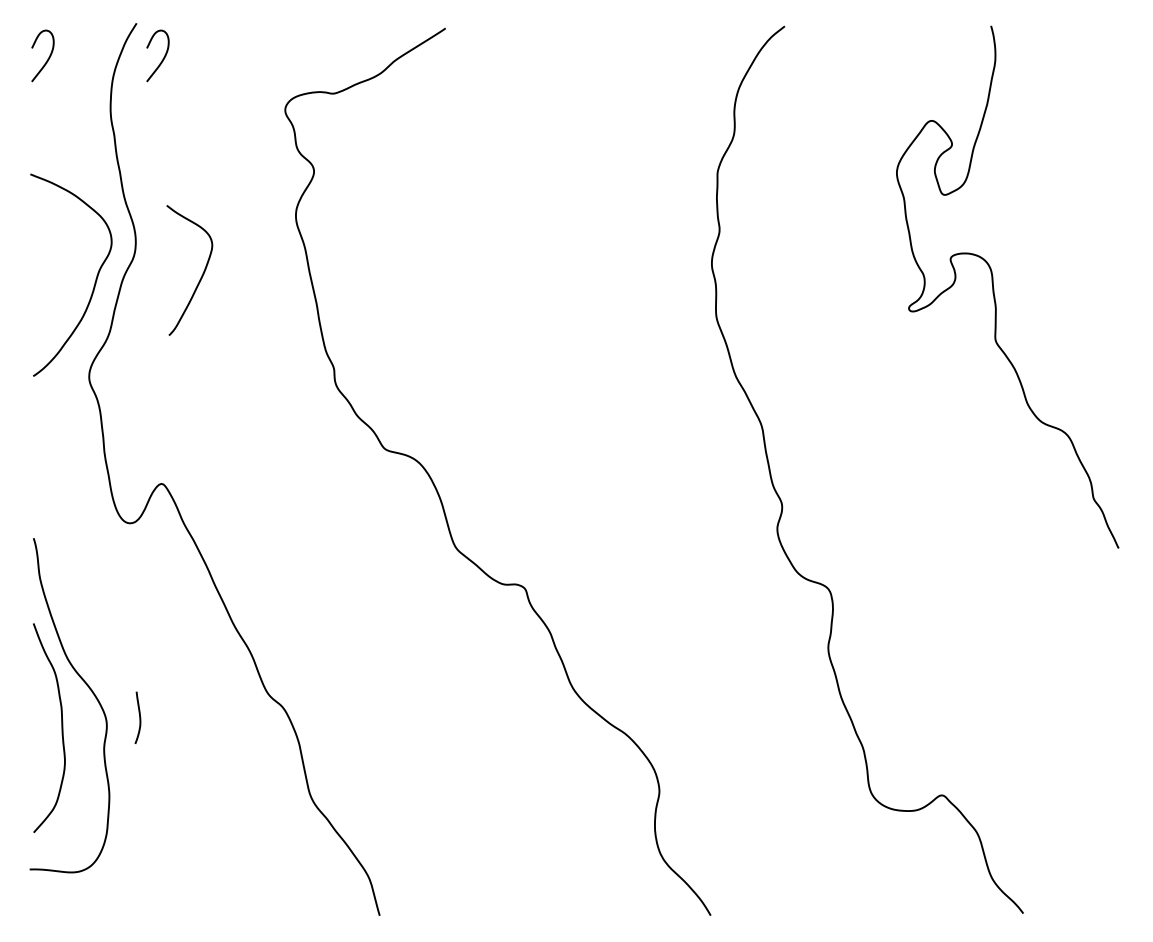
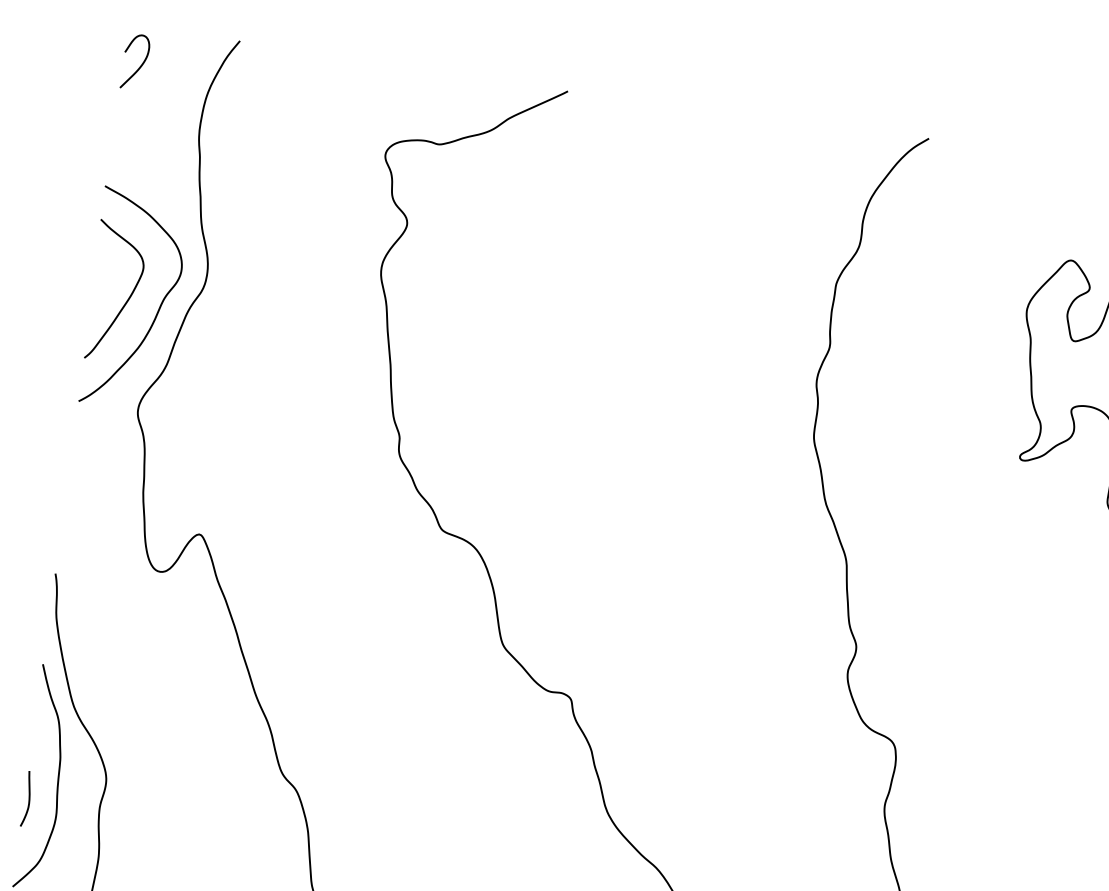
curve: (162, 58) -> (262, 82), removed
curve: (201, 275) -> (127, 298), moved
curve: (139, 717) -> (28, 798), moved

